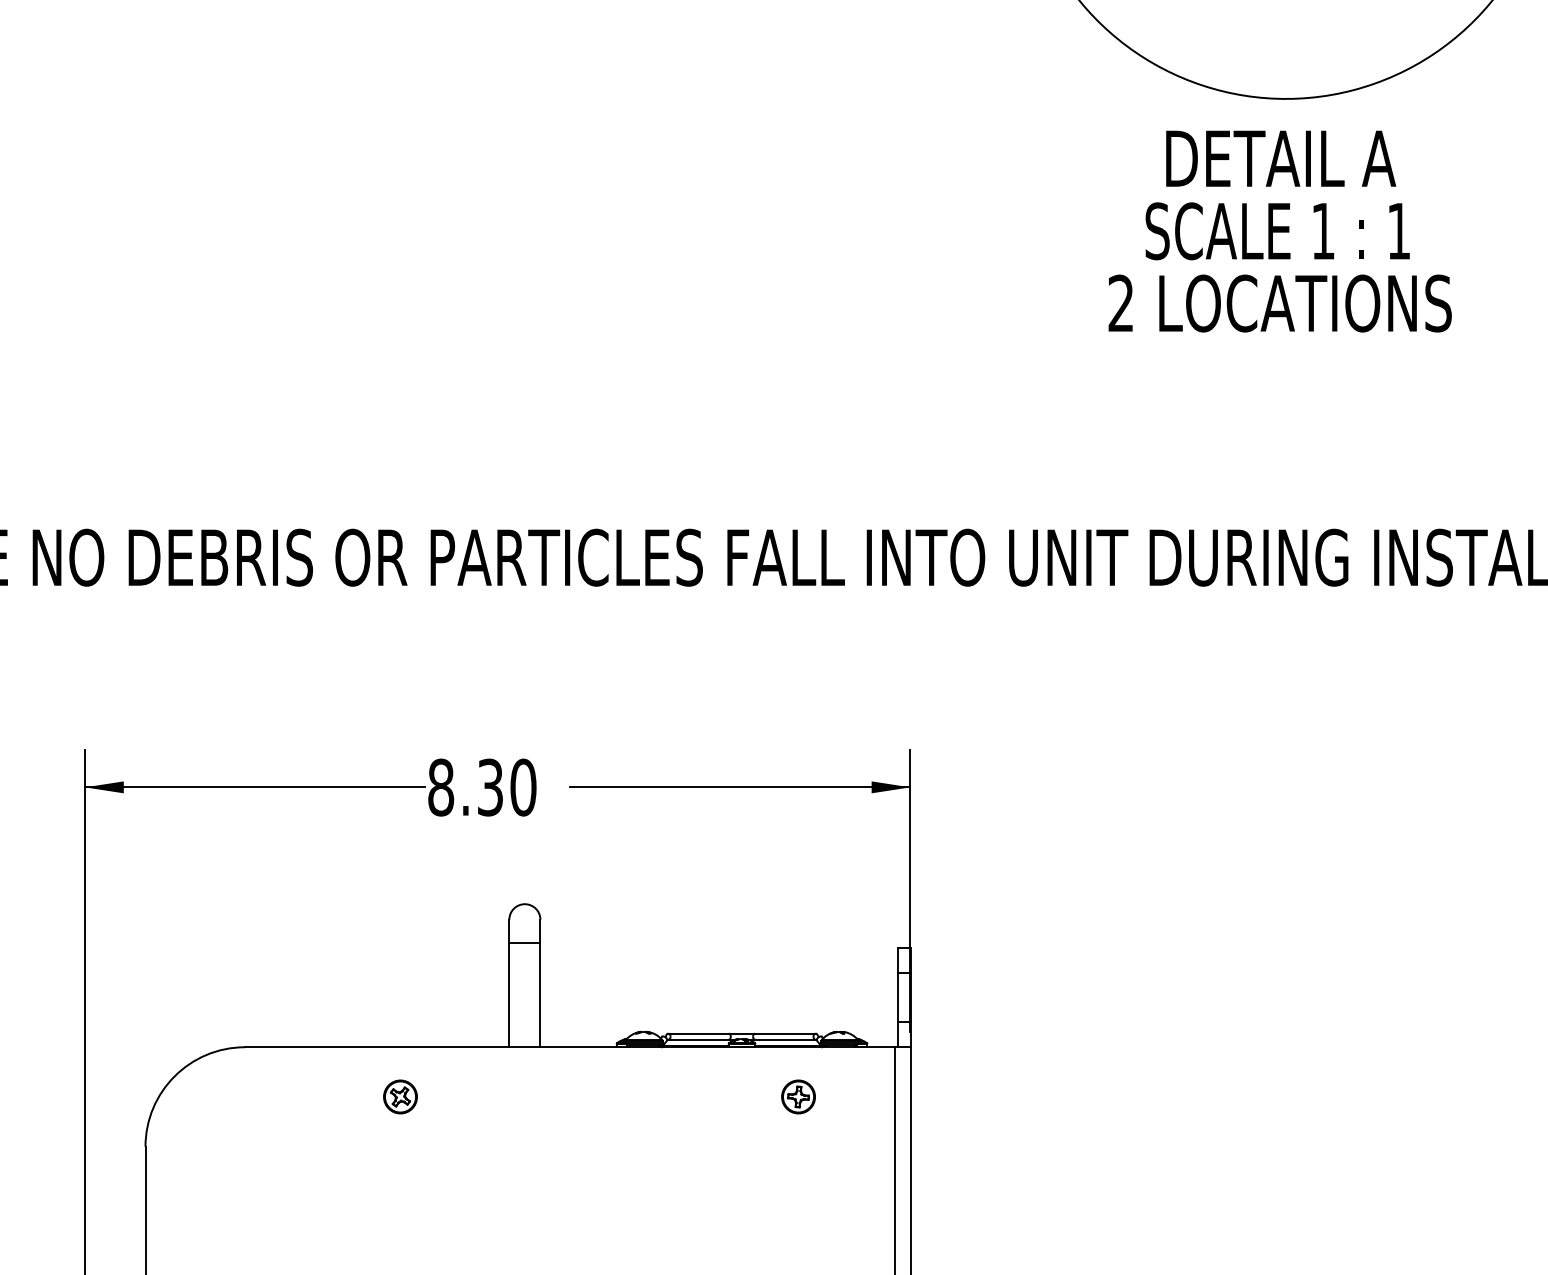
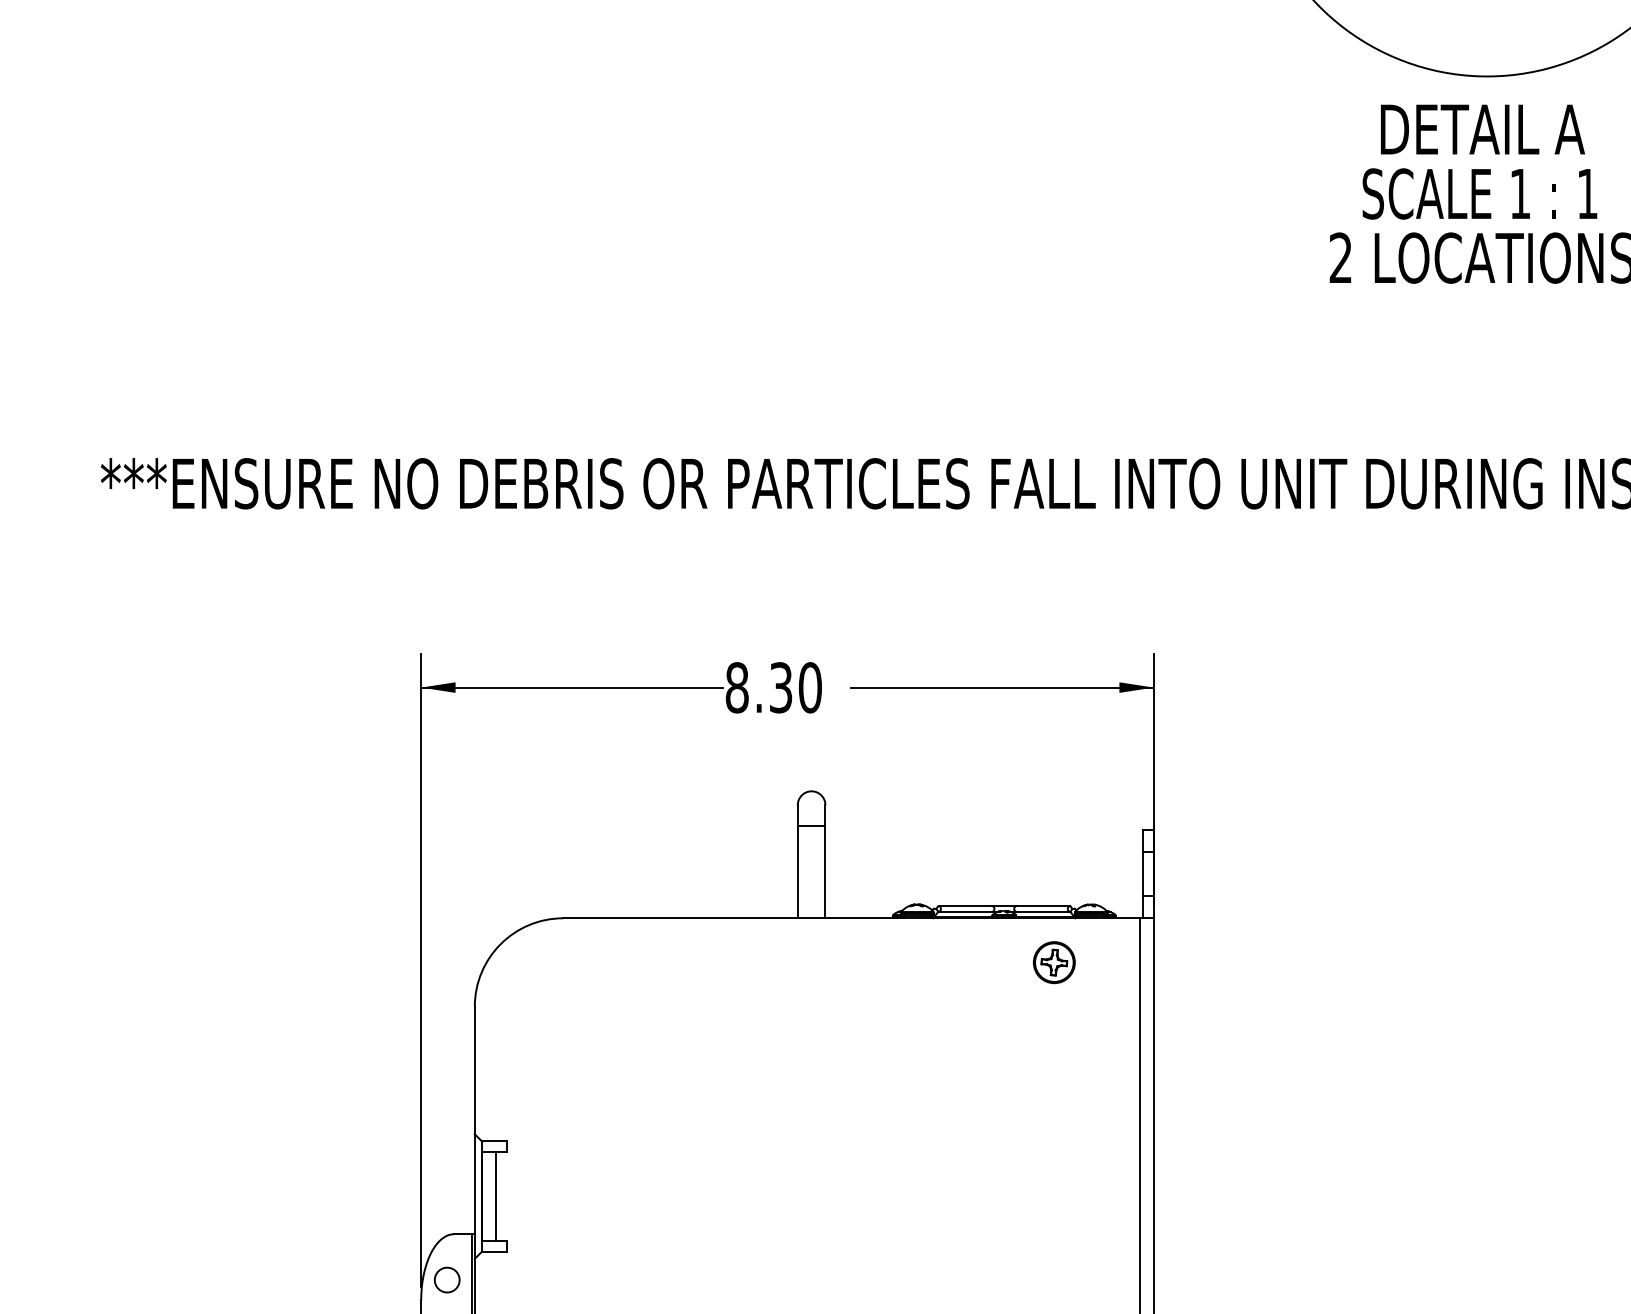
part: (399, 1095) -> (700, 961), removed
part: (798, 1095) -> (1054, 961), size x1.4

